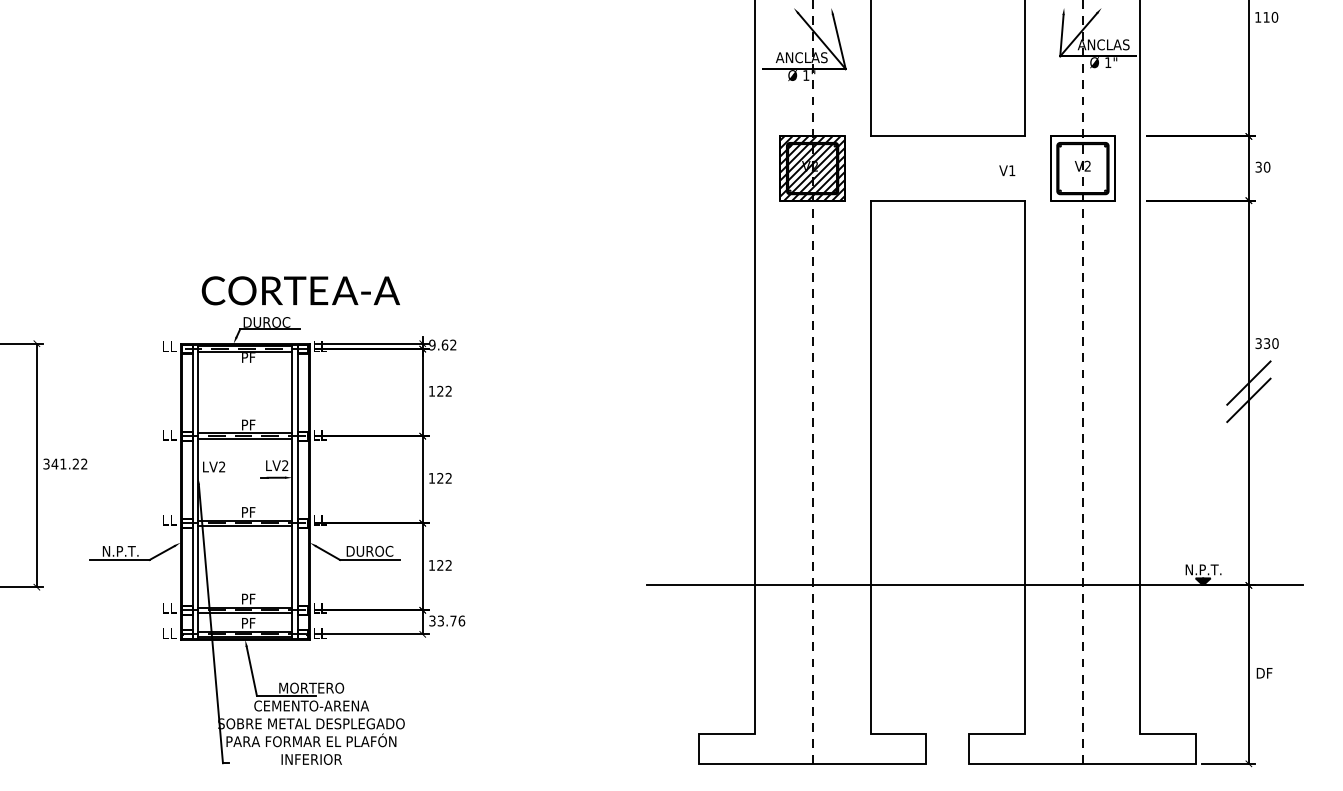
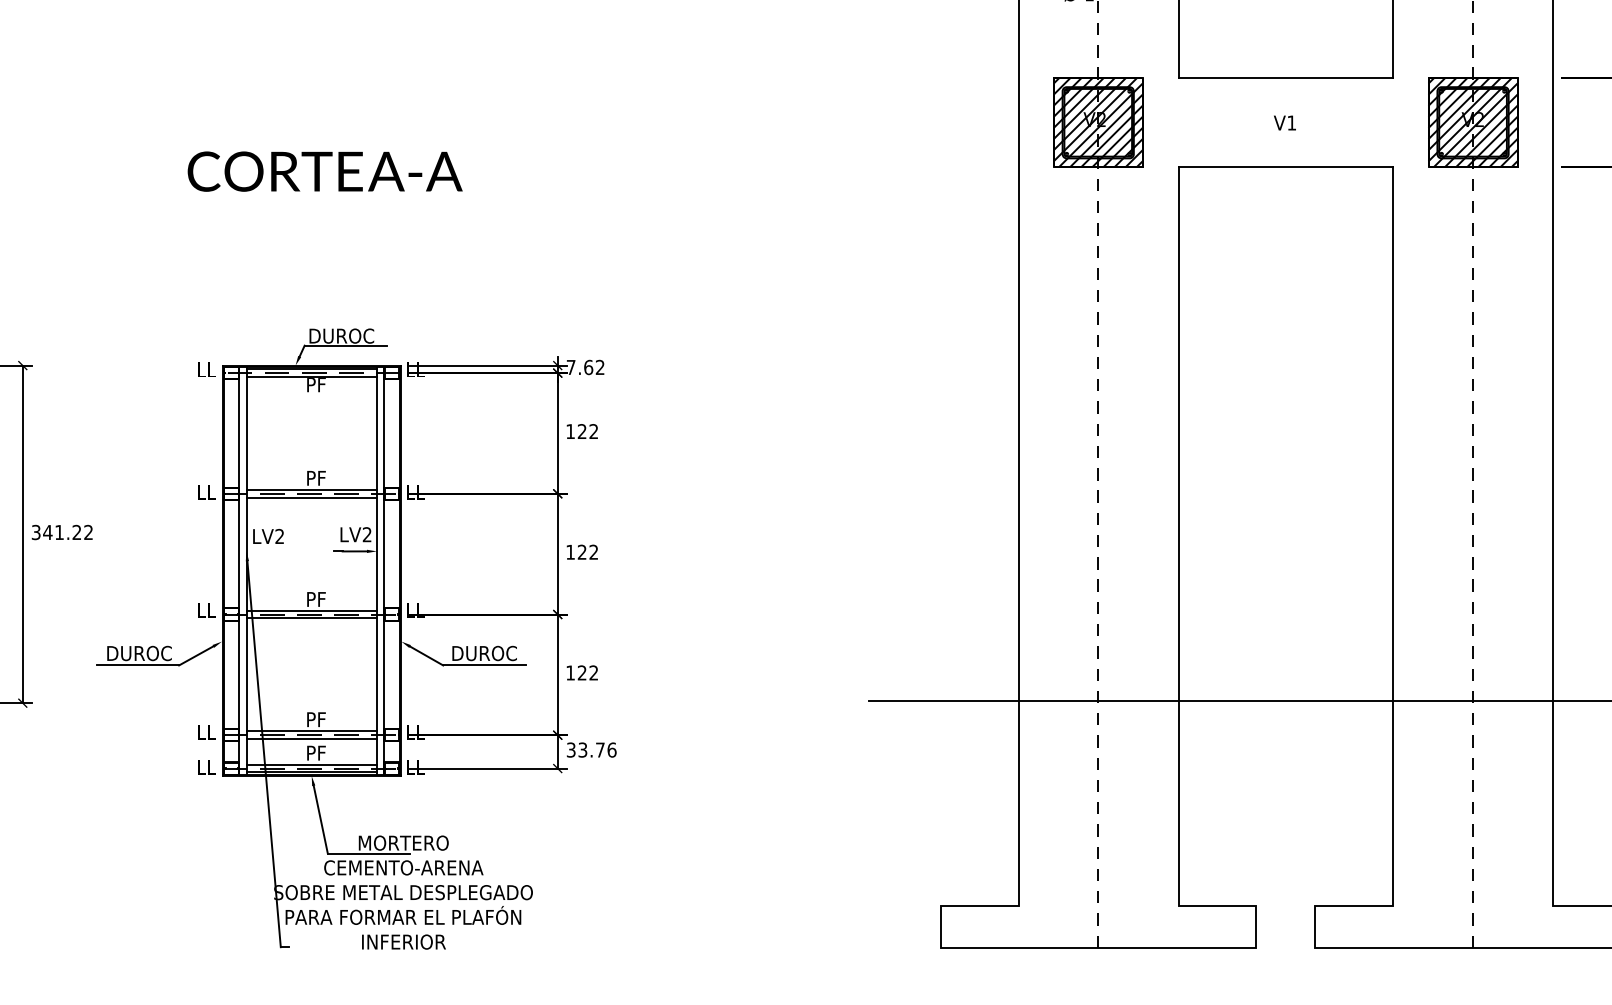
hatch: (1082, 168) -> (1472, 122), added
text: (1007, 170) -> (1285, 122), moved
text: (300, 290) -> (324, 171), moved
text: (432, 344) -> (571, 366), 9.62 -> 7.62
text: (120, 550) -> (138, 652), N.P.T. -> DUROC

